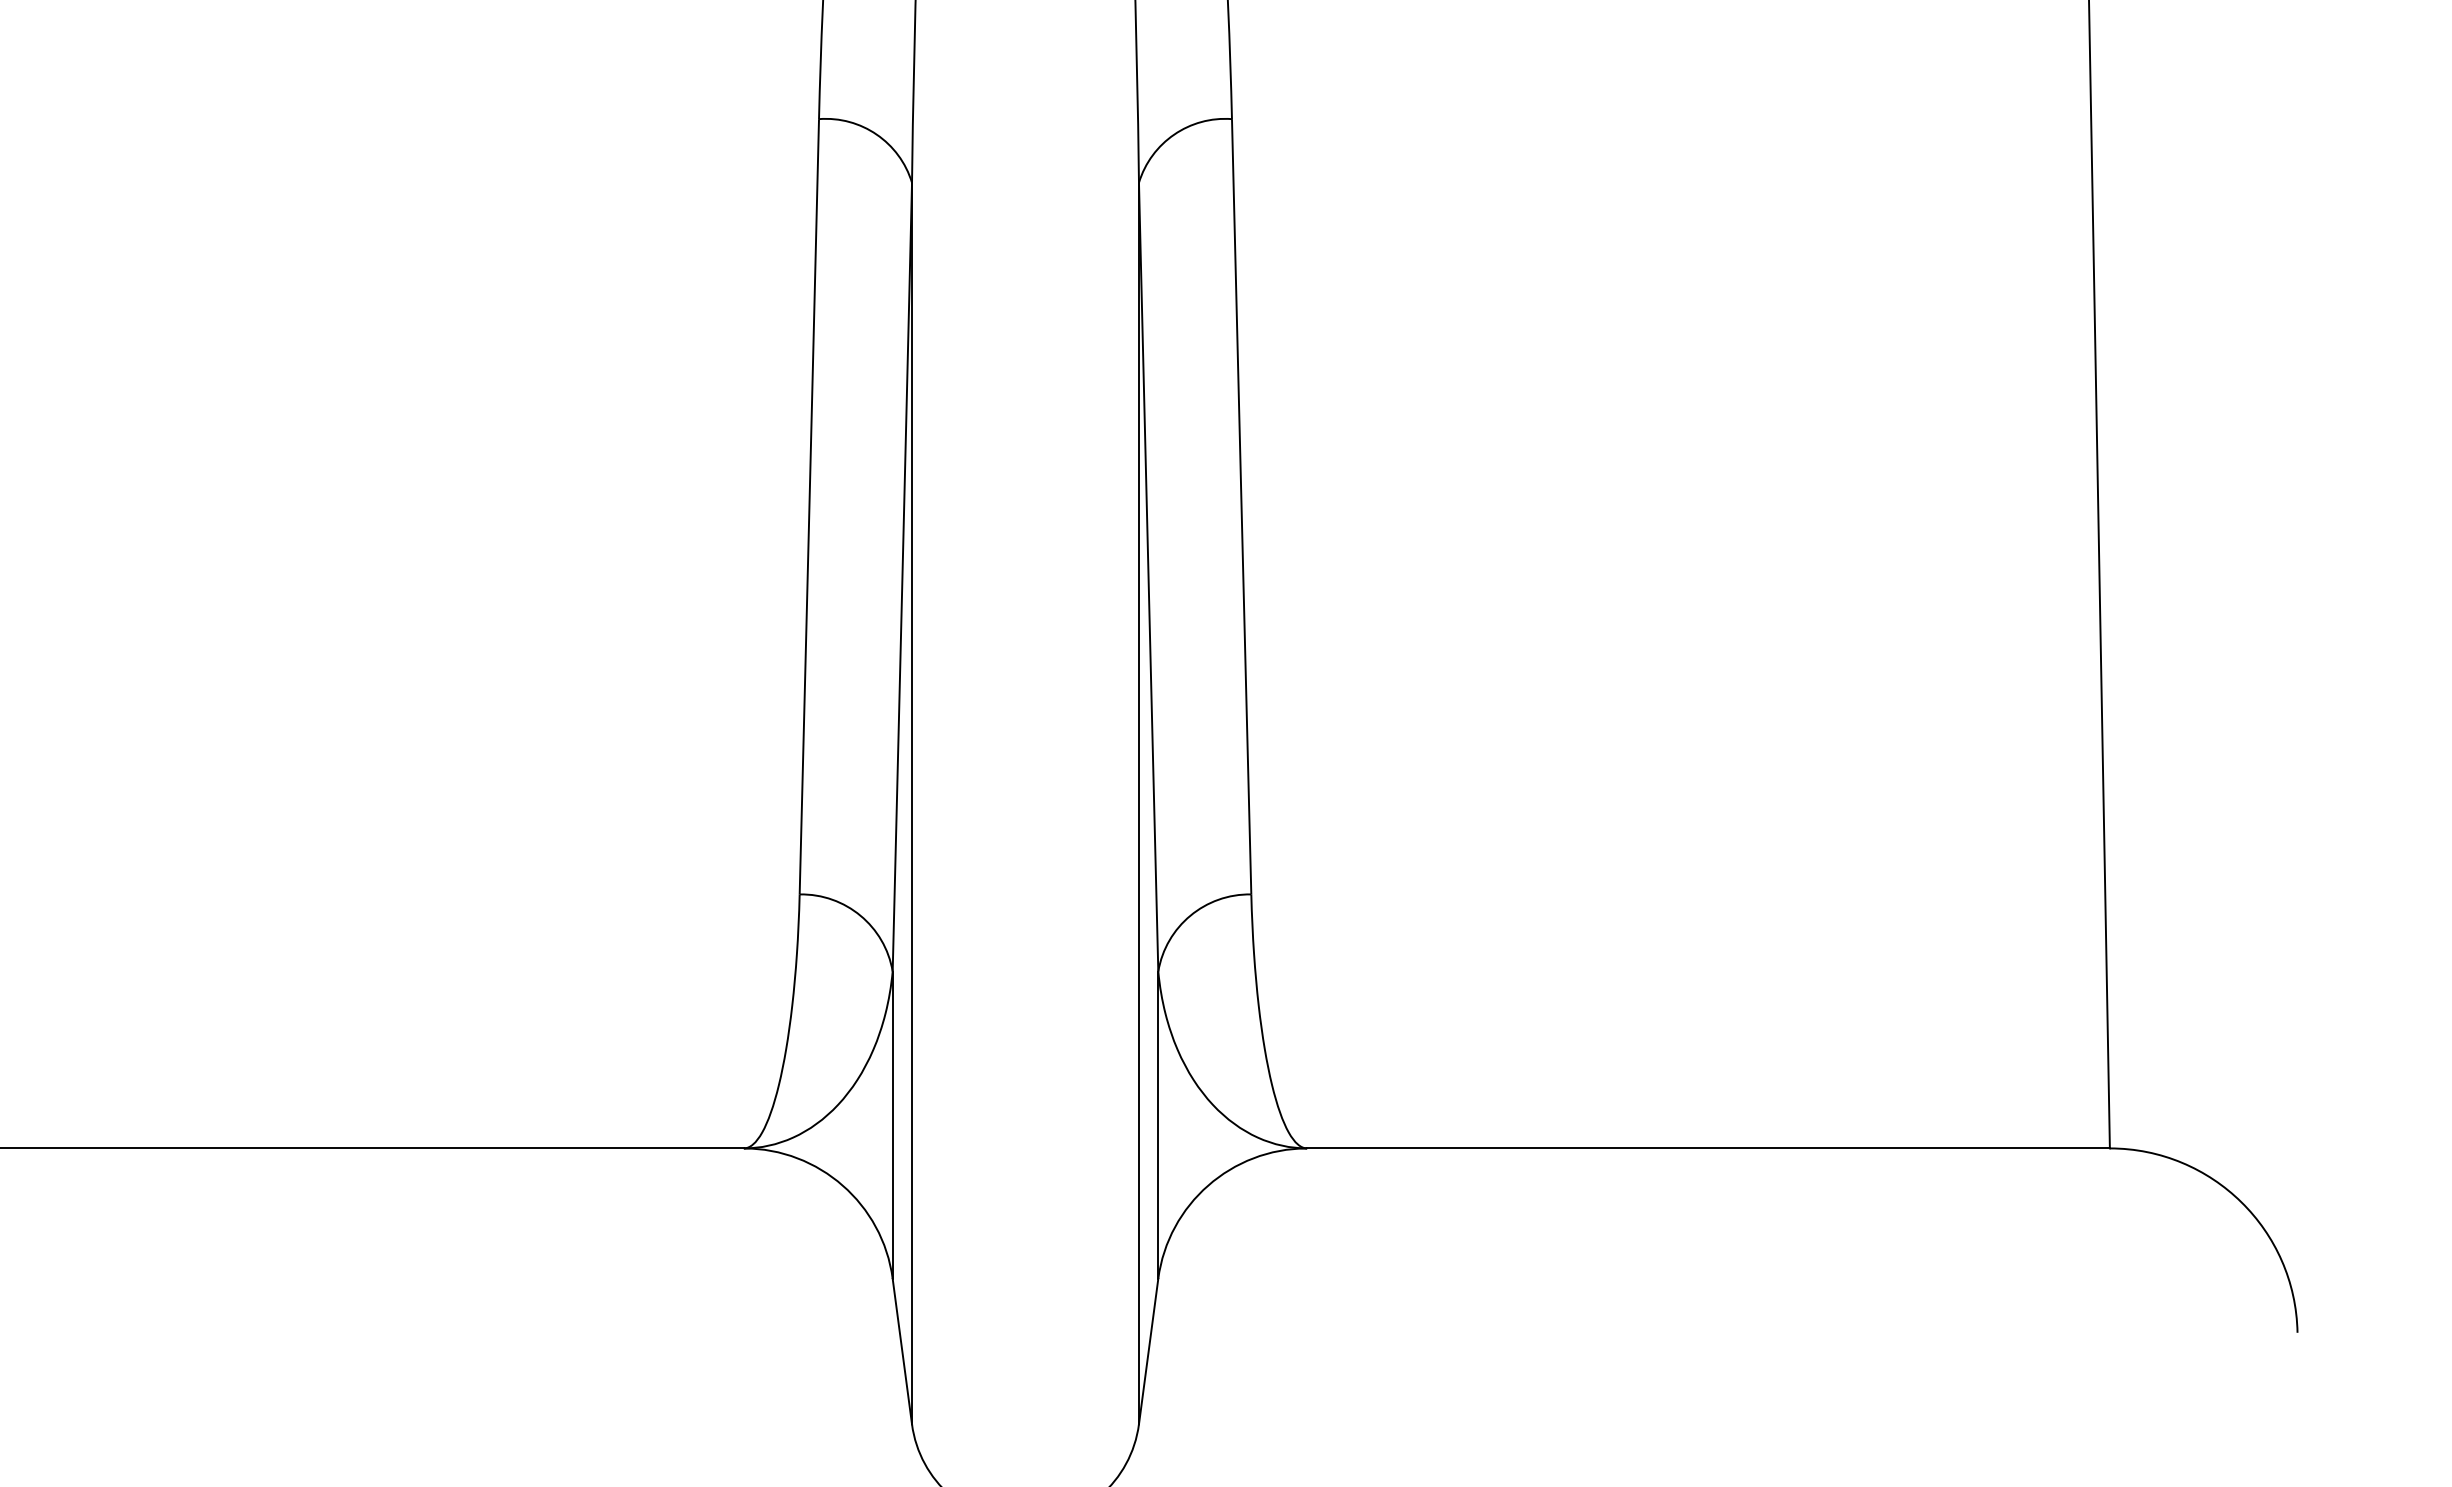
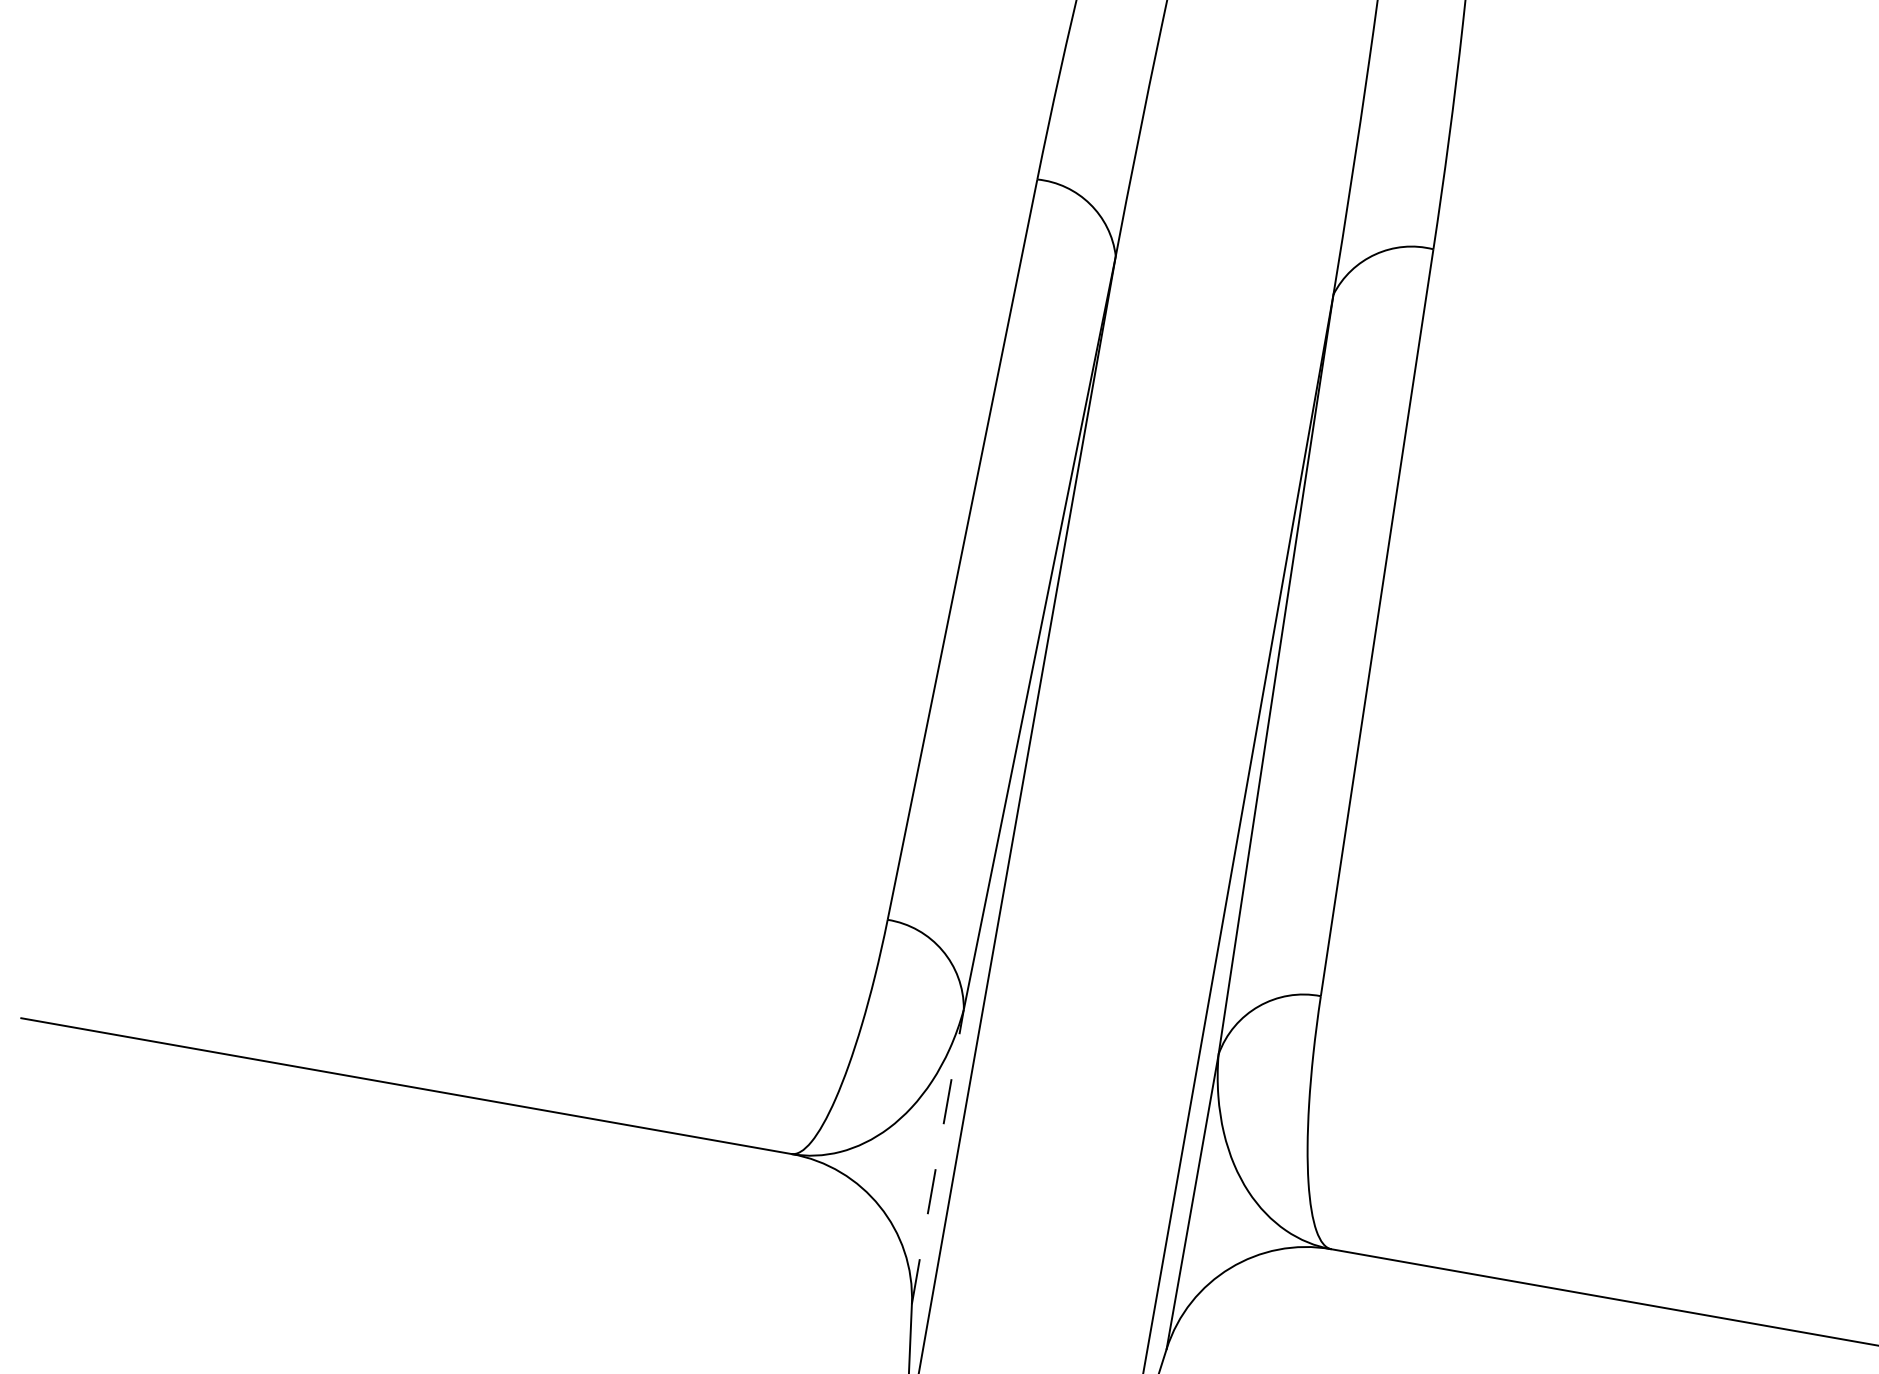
line: (892, 1125) -> (937, 1157), solid -> dashed

